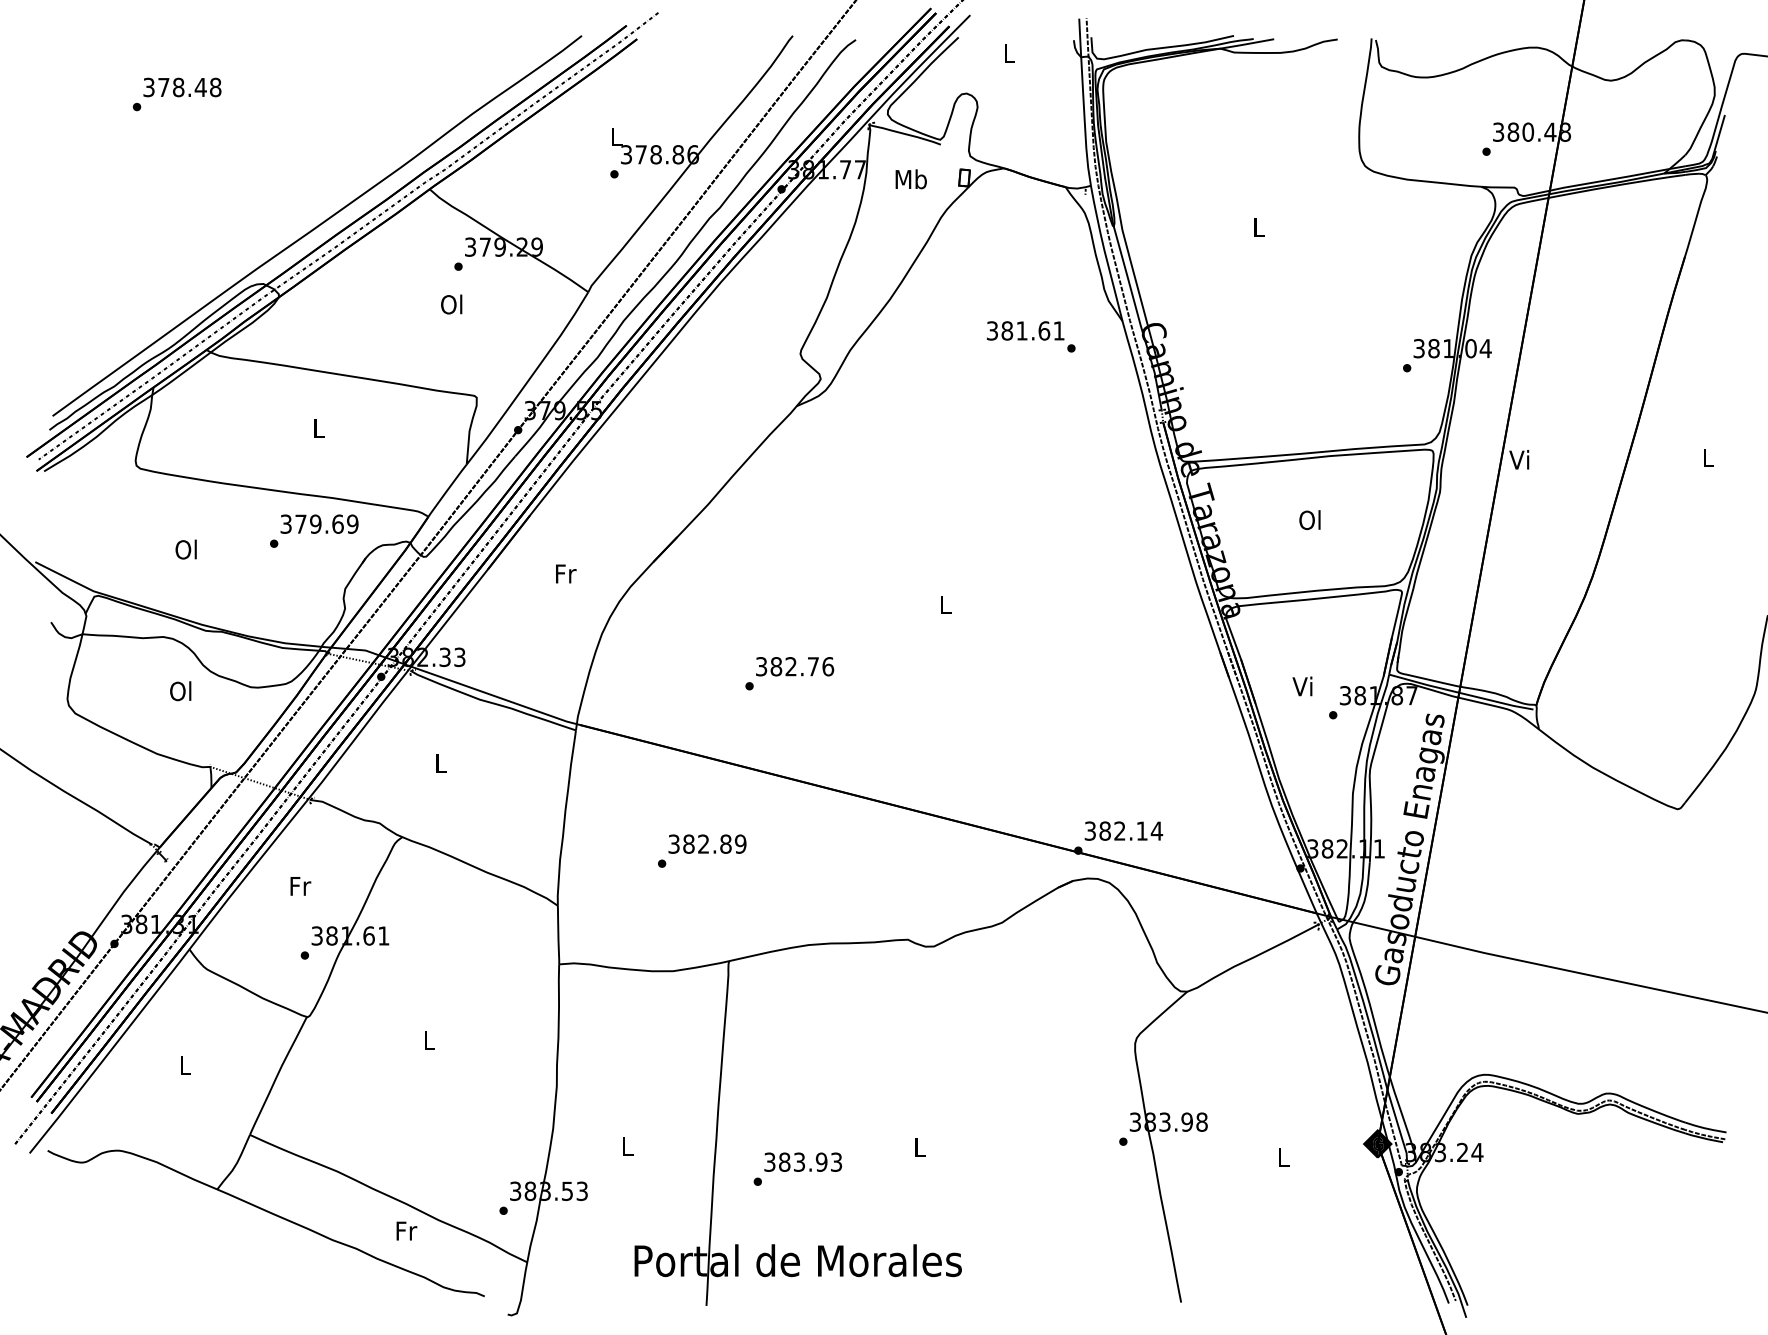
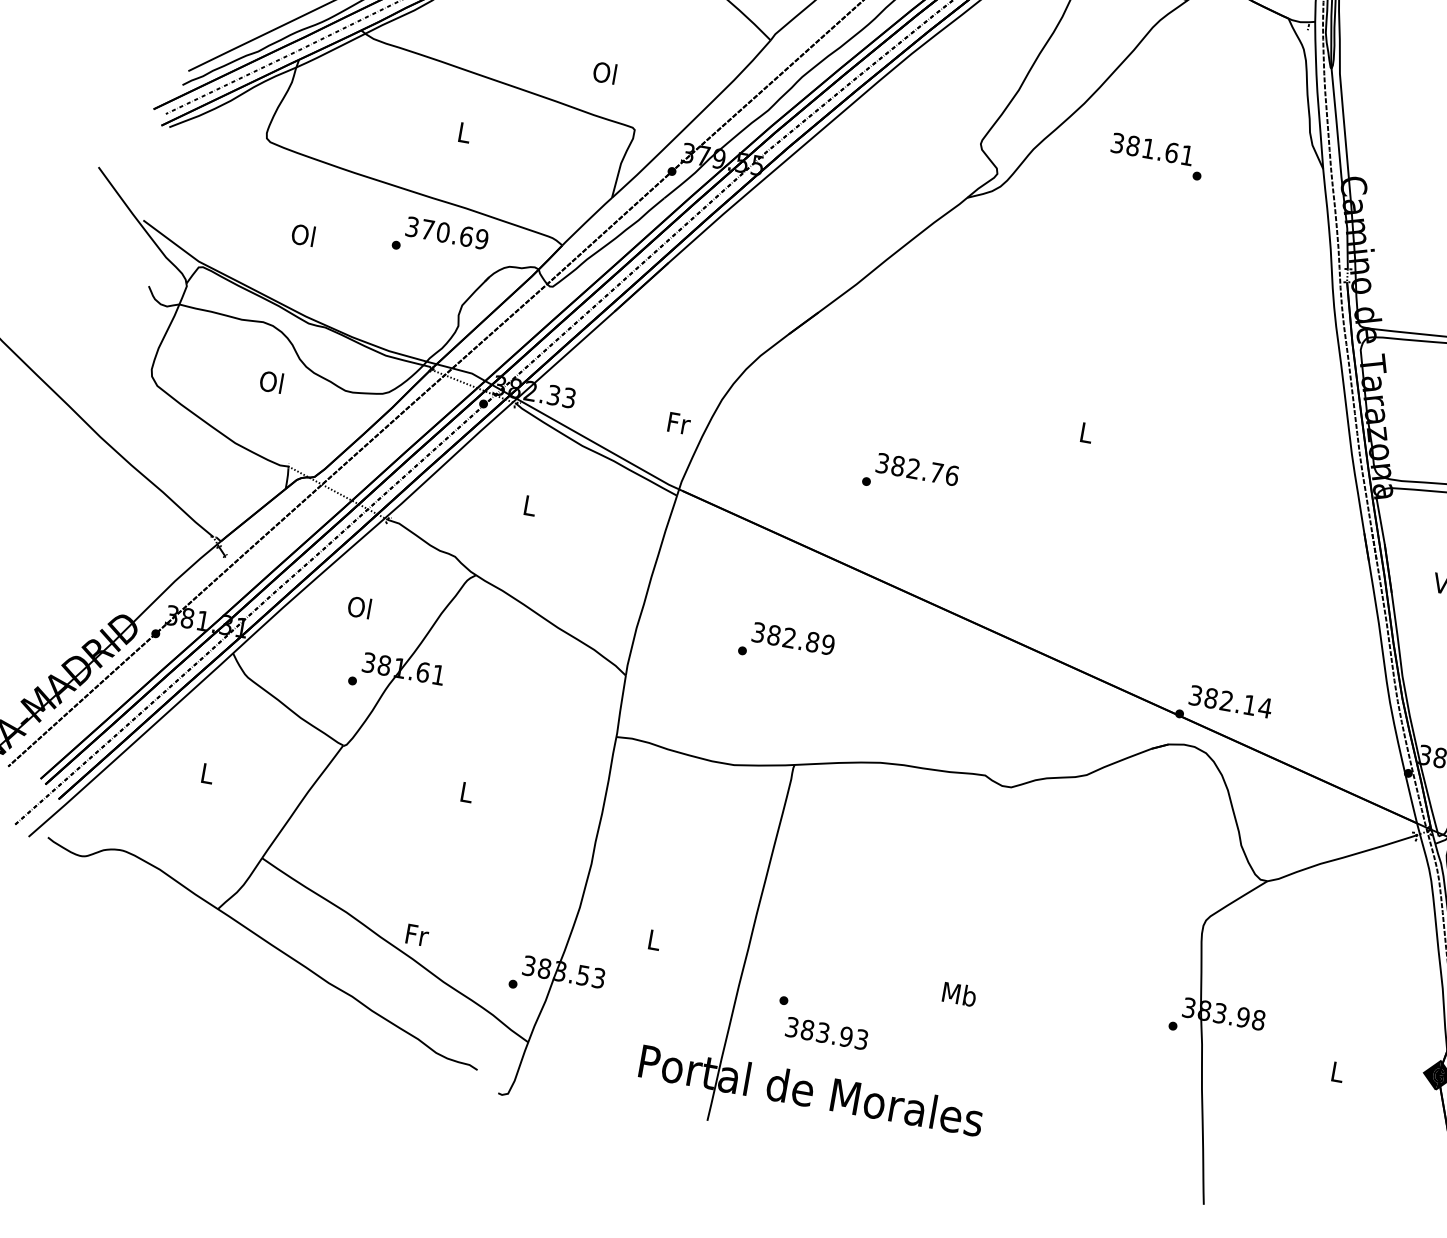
text: (451, 304) -> (604, 72), moved
text: (1031, 336) -> (1157, 156), moved
text: (315, 523) -> (443, 231), 379.69 -> 370.69
text: (566, 573) -> (679, 423), moved
text: (299, 886) -> (359, 607), Fr -> Ol
text: (919, 1147) -> (959, 994), L -> Mb
text: (802, 1161) -> (826, 1032), moved
text: (406, 1230) -> (417, 934), moved

